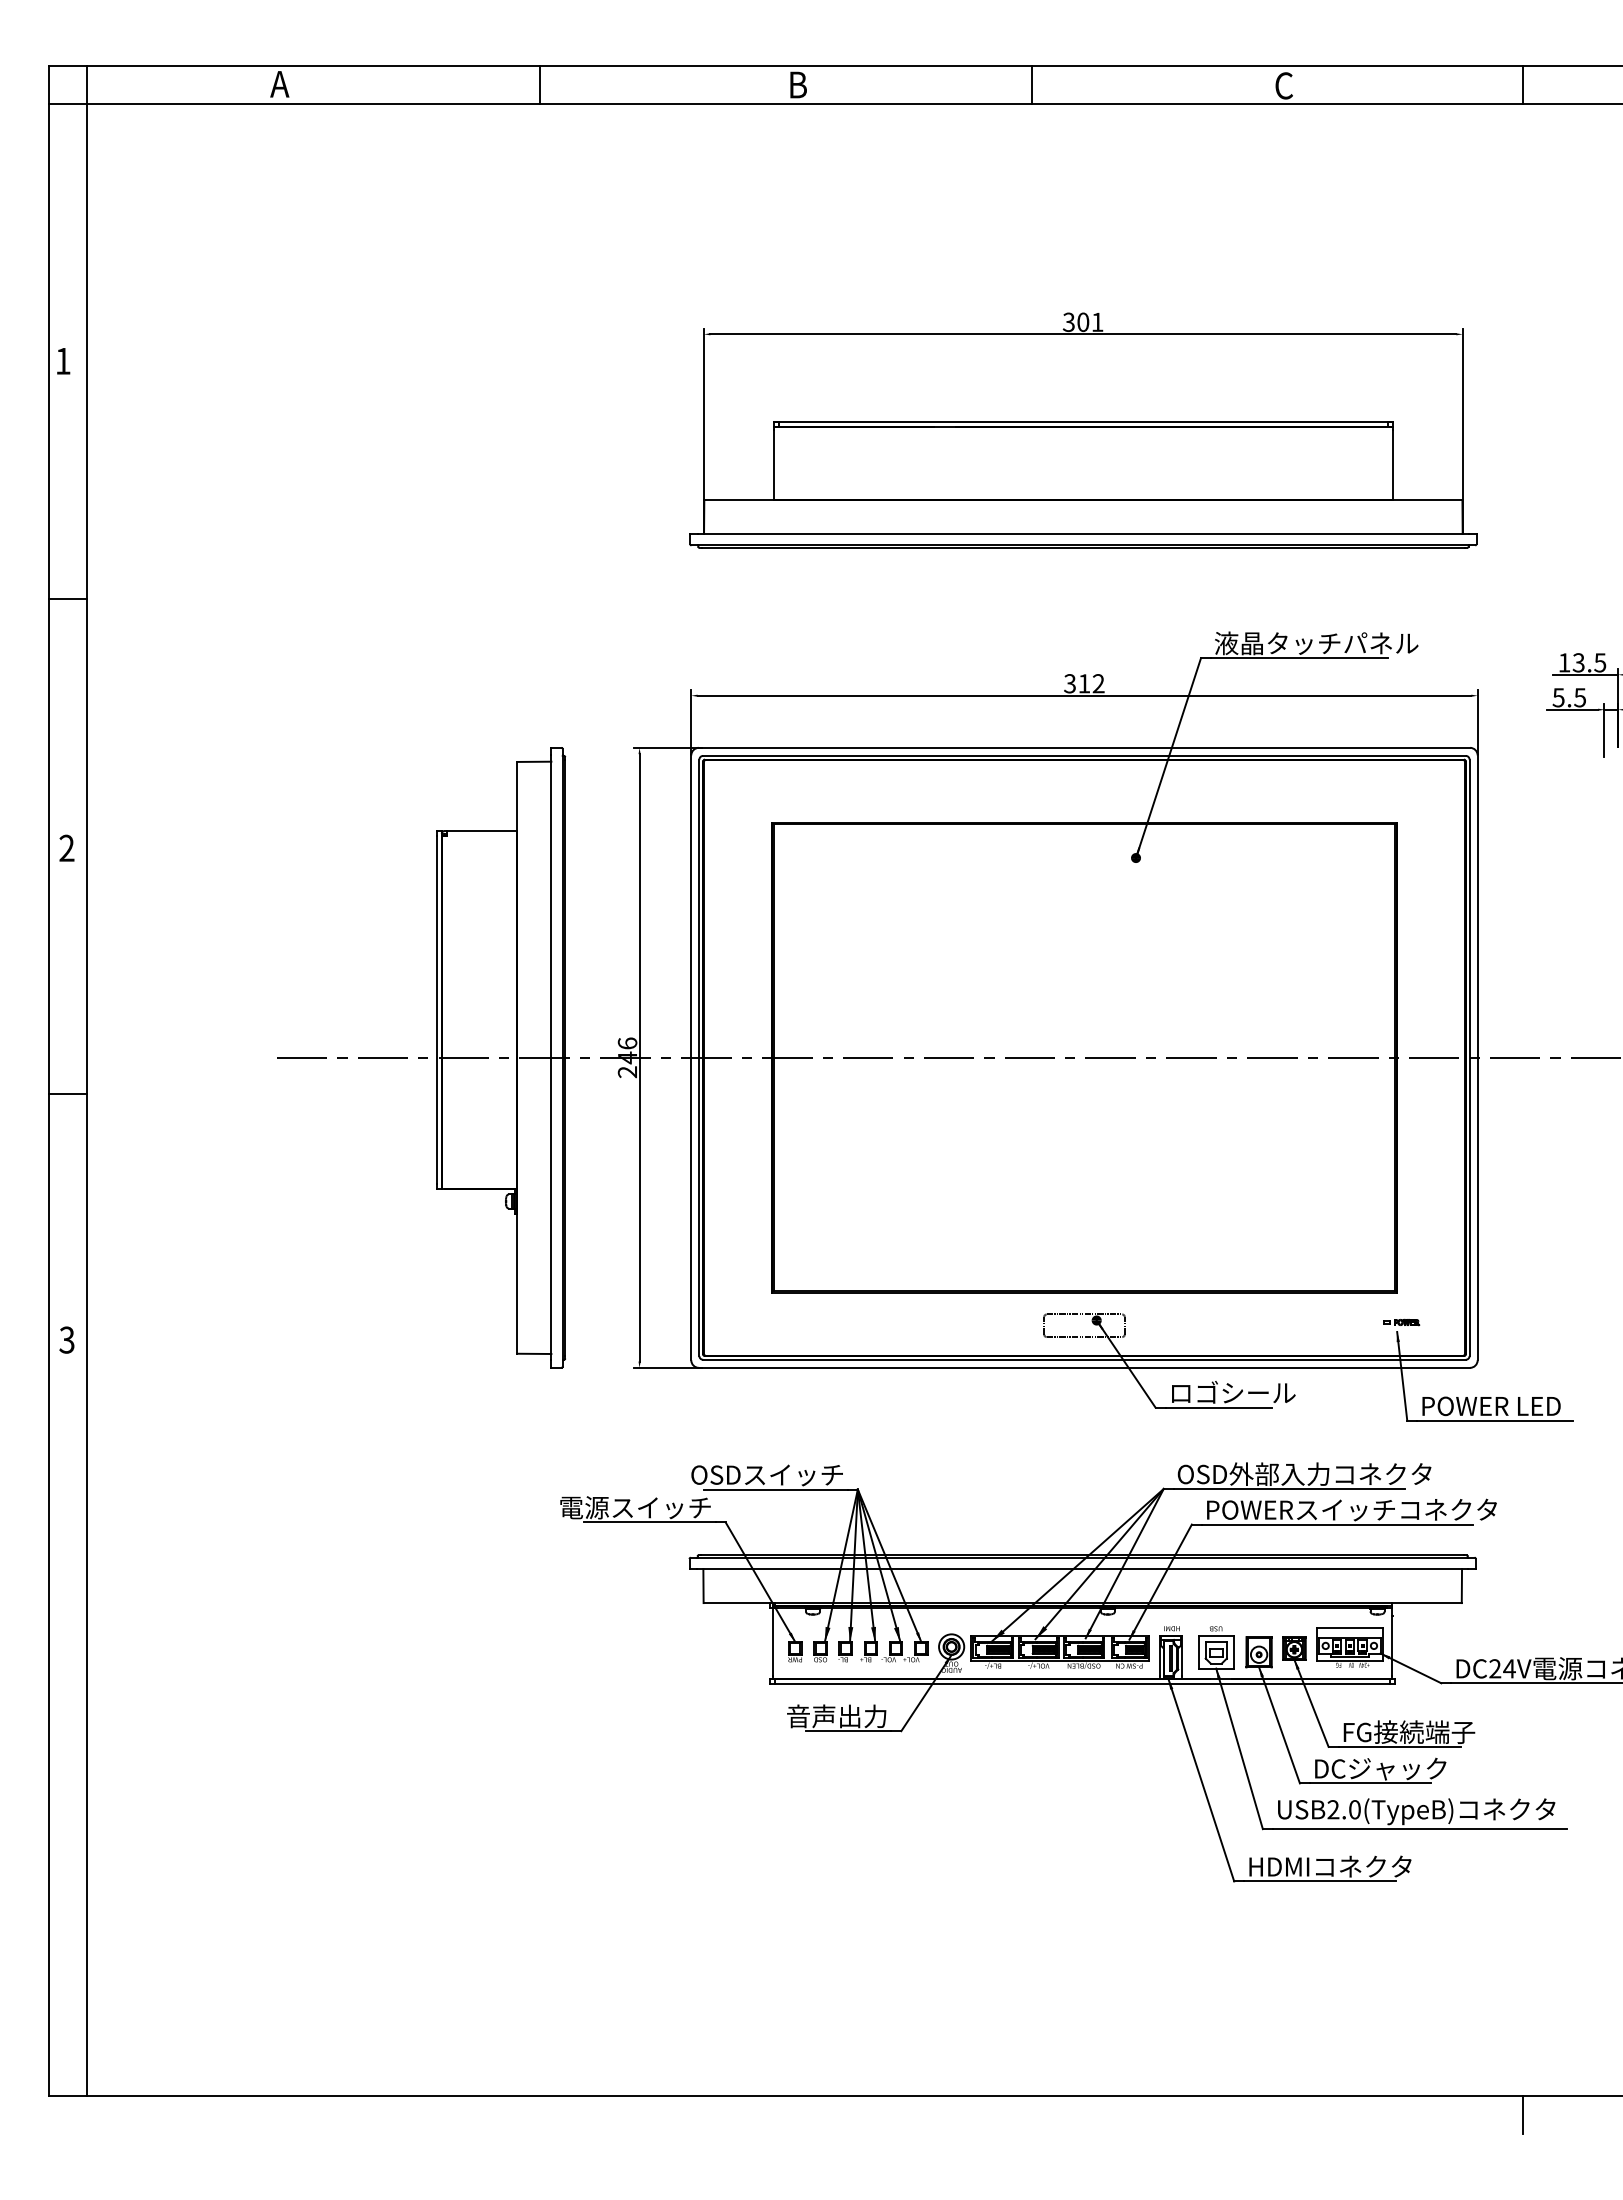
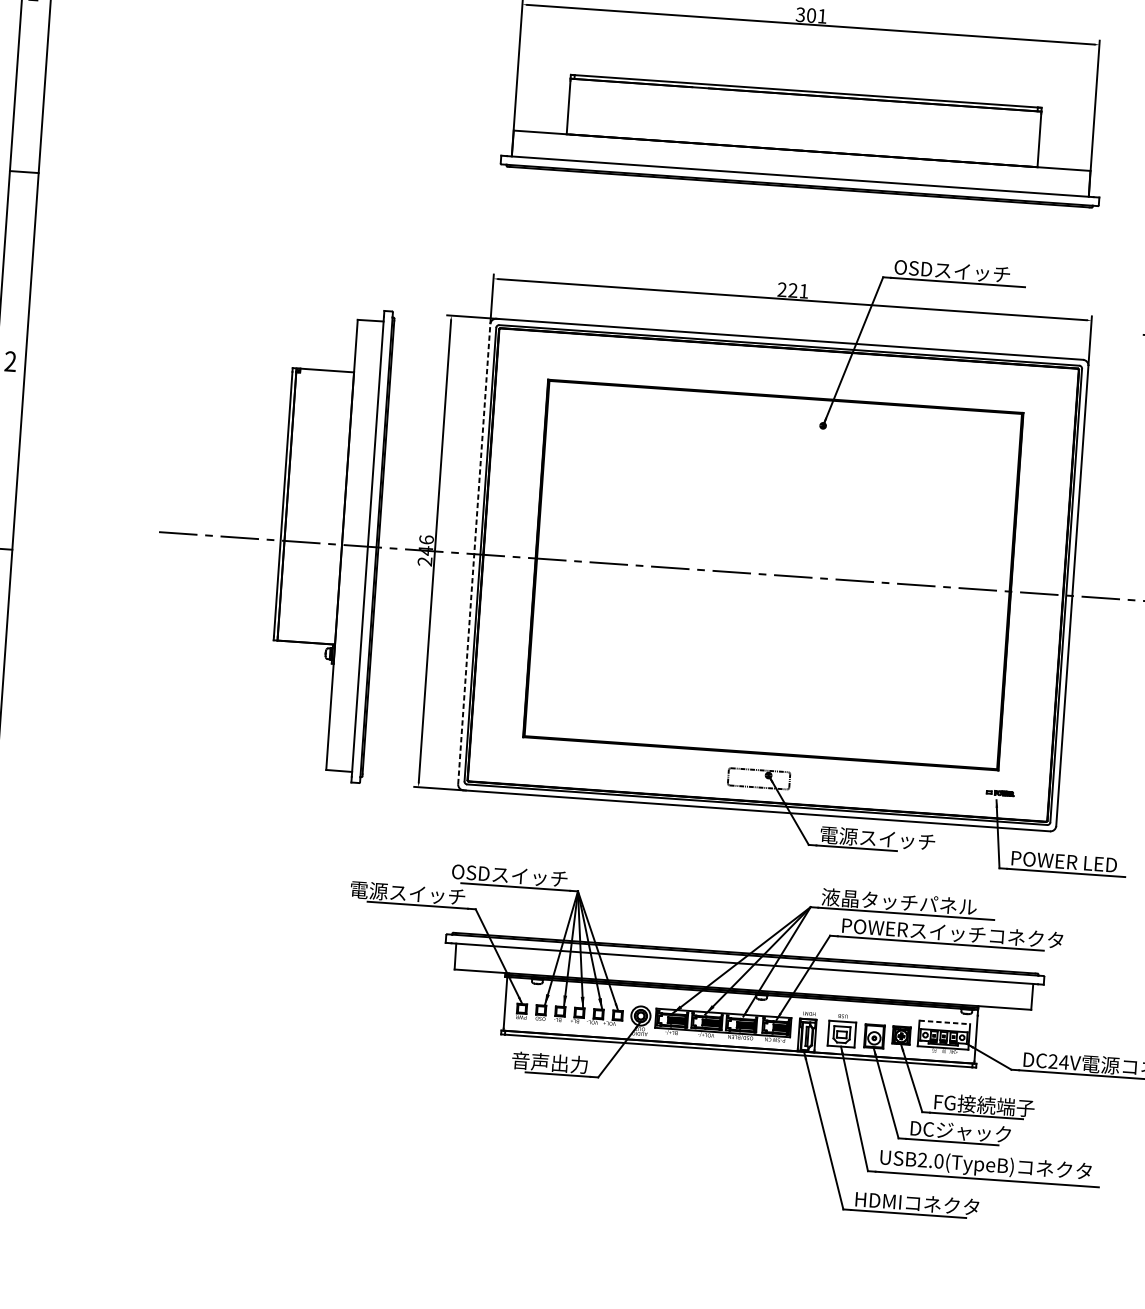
text: (1316, 643) -> (971, 272), 液晶タッチパネル -> OSDスイッチ
text: (1084, 683) -> (793, 290), 312 -> 221
line: (691, 1057) -> (474, 553), solid -> dashed
text: (1245, 1392) -> (877, 838), ロゴシール -> 電源スイッチ
text: (1304, 1473) -> (918, 902), OSD外部入力コネクタ -> 液晶タッチパネル
line: (1350, 1627) -> (945, 1022), solid -> dashed

